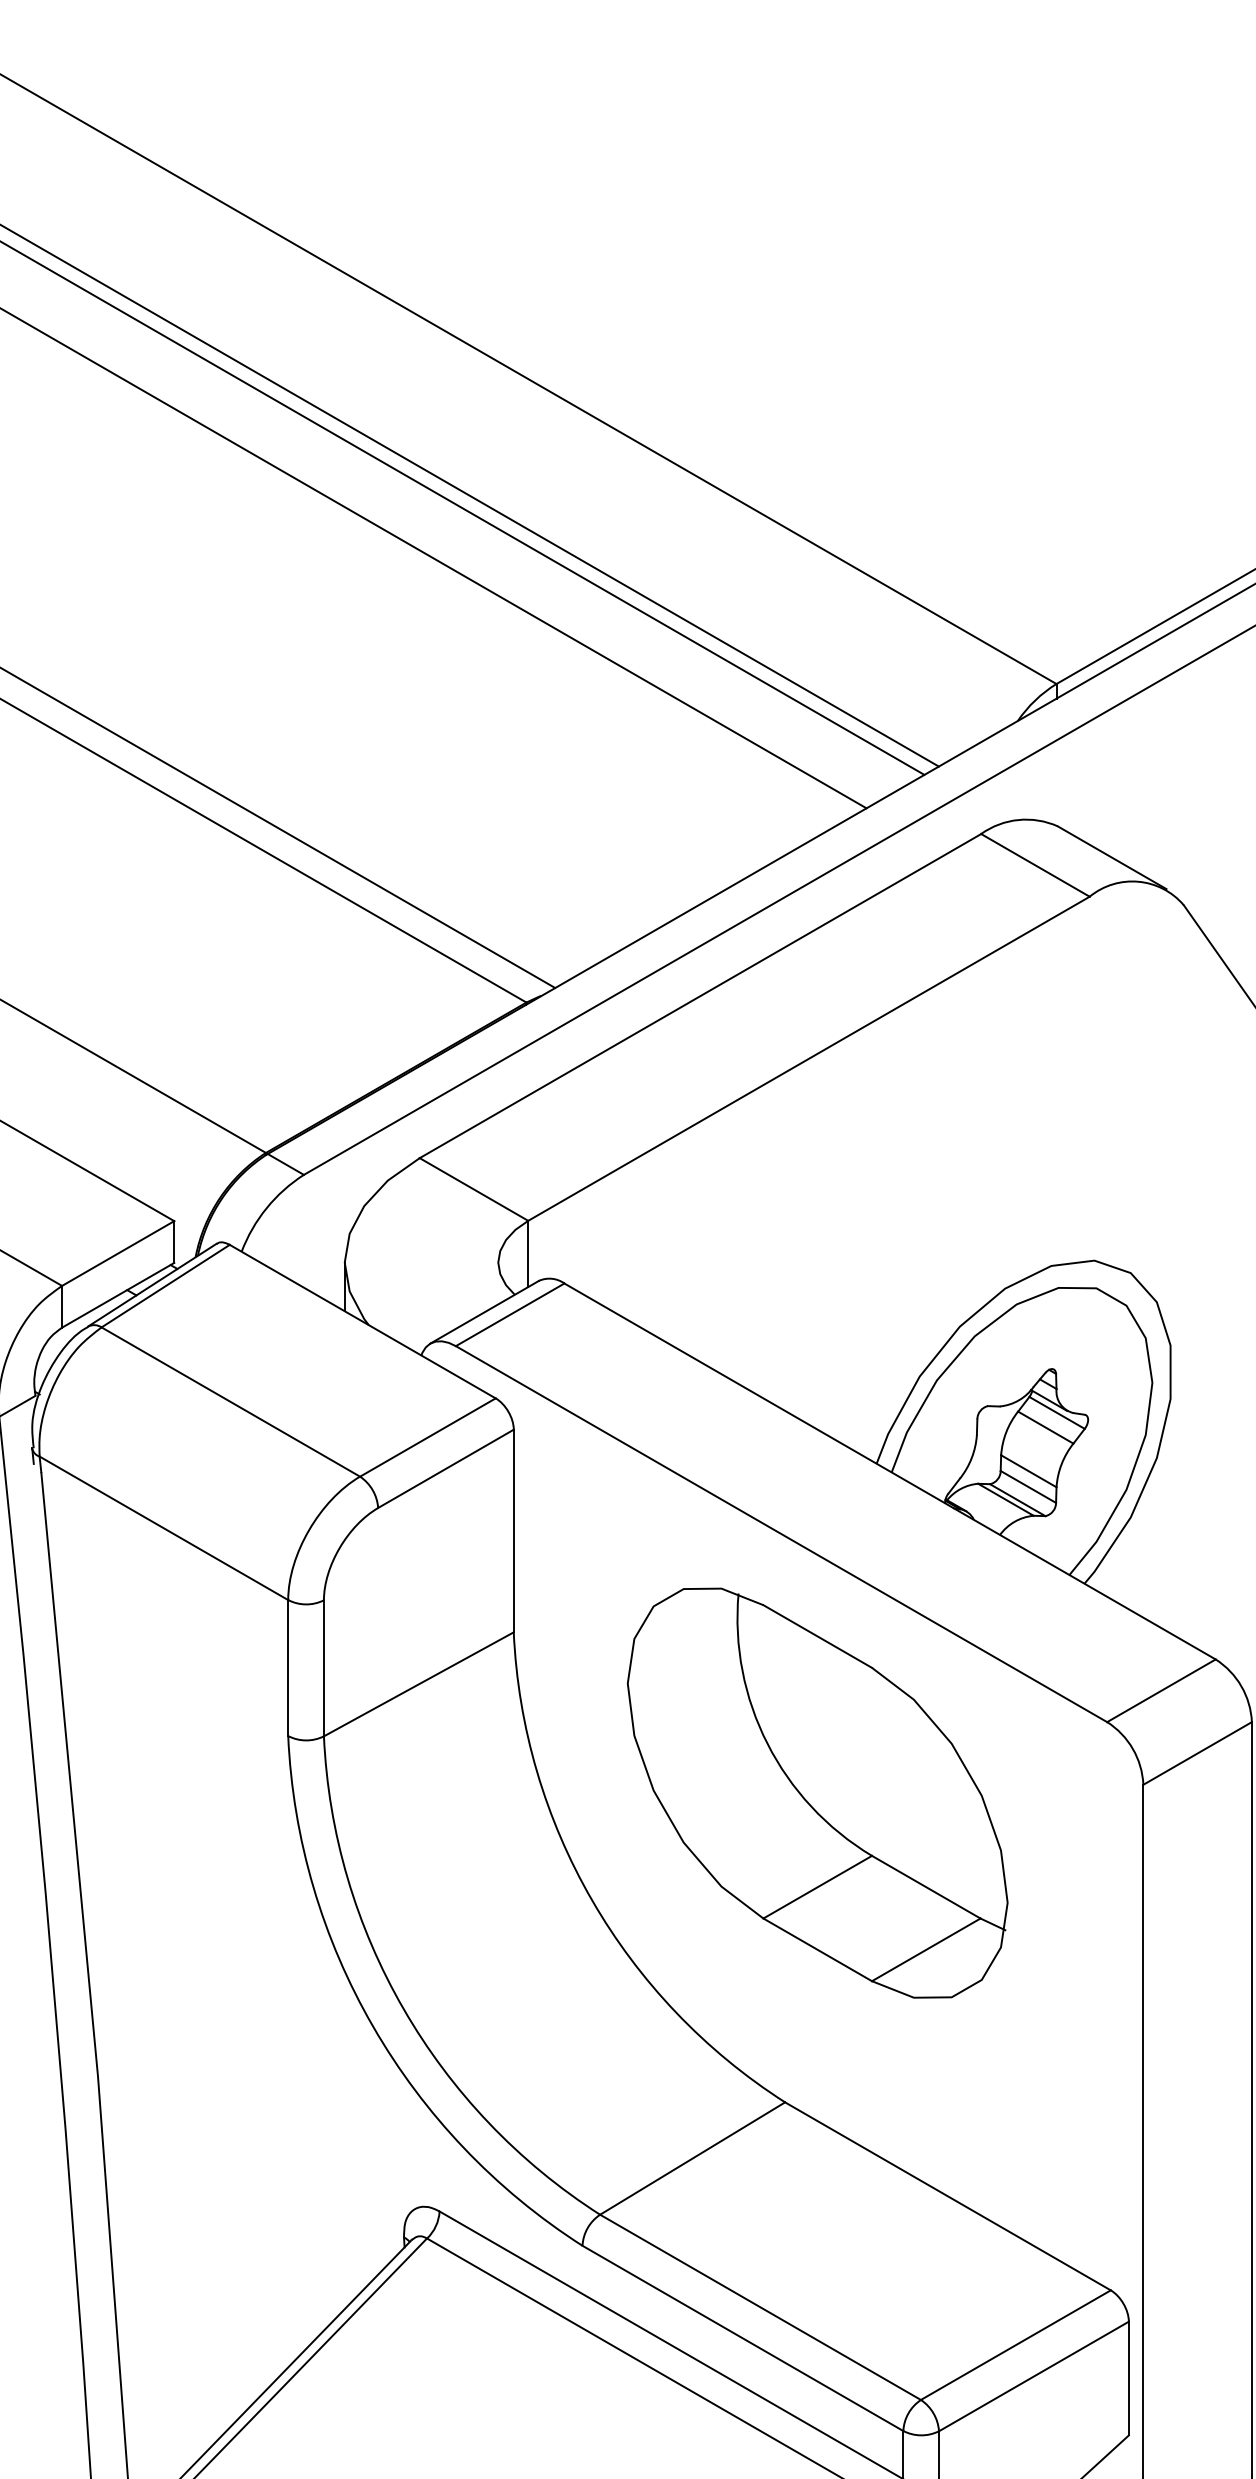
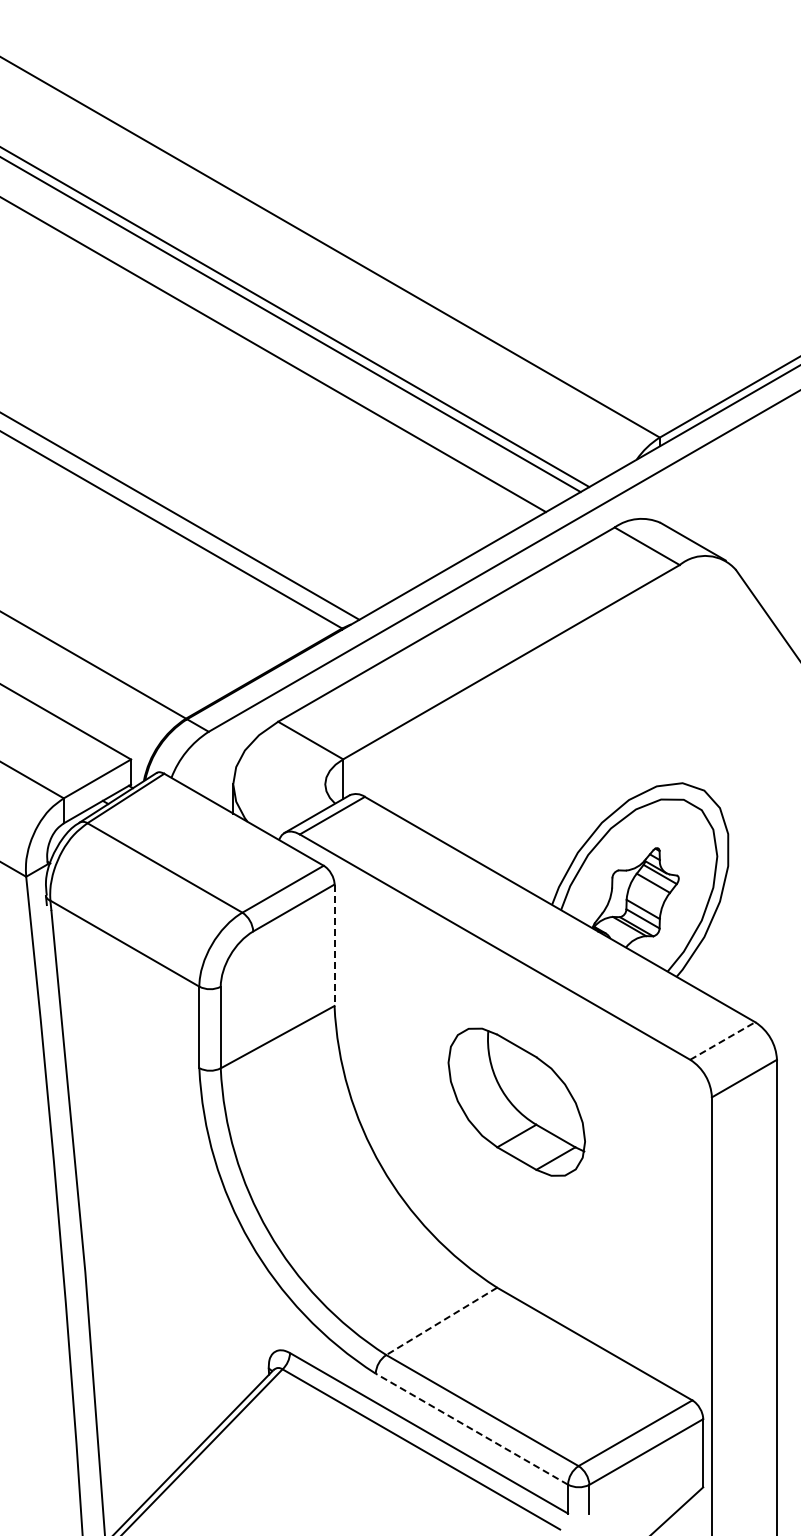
line: (513, 1531) -> (334, 945), solid -> dashed
line: (1161, 1691) -> (722, 1041), solid -> dashed
part: (817, 1791) -> (516, 1101), size x0.6
line: (692, 2158) -> (441, 1321), solid -> dashed
line: (742, 2337) -> (471, 1428), solid -> dashed

